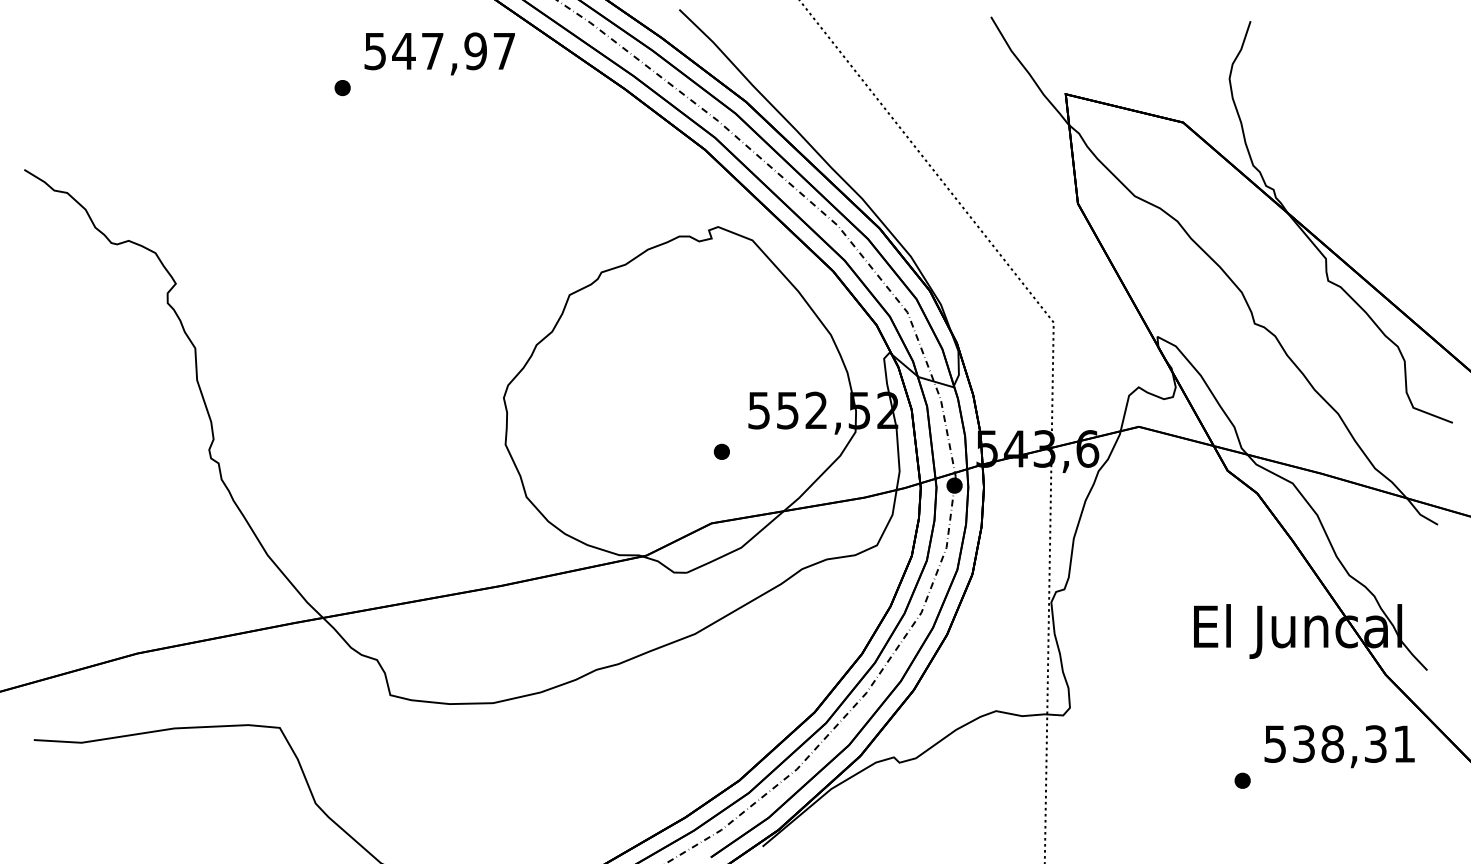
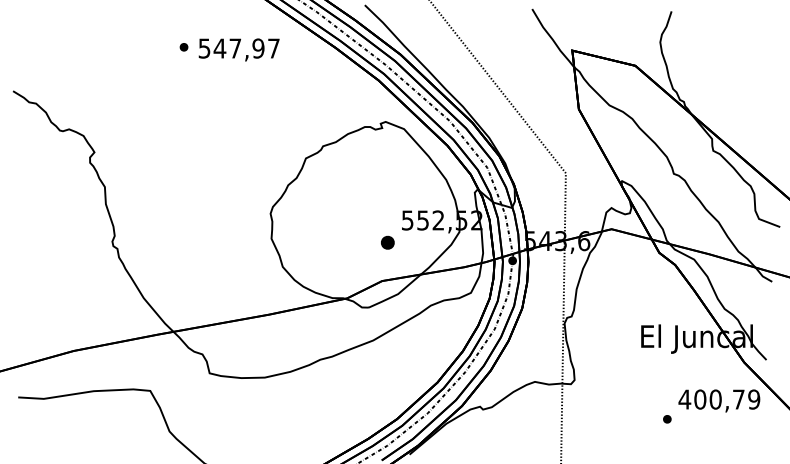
text: (438, 53) -> (238, 49), moved
part: (721, 451) -> (387, 242), size x1.6
text: (1339, 743) -> (719, 399), 538,31 -> 400,79

